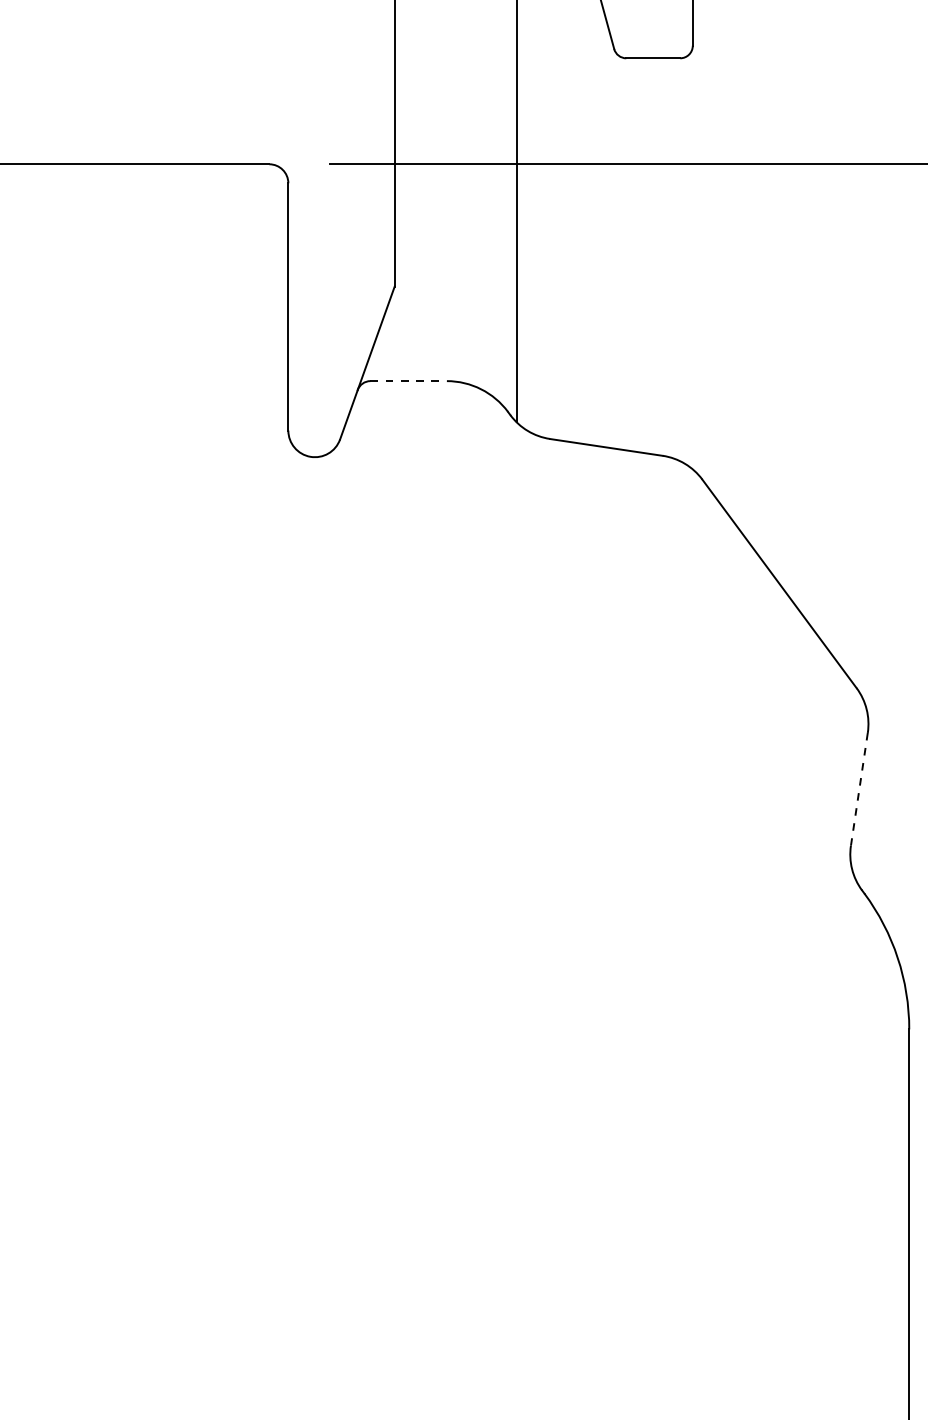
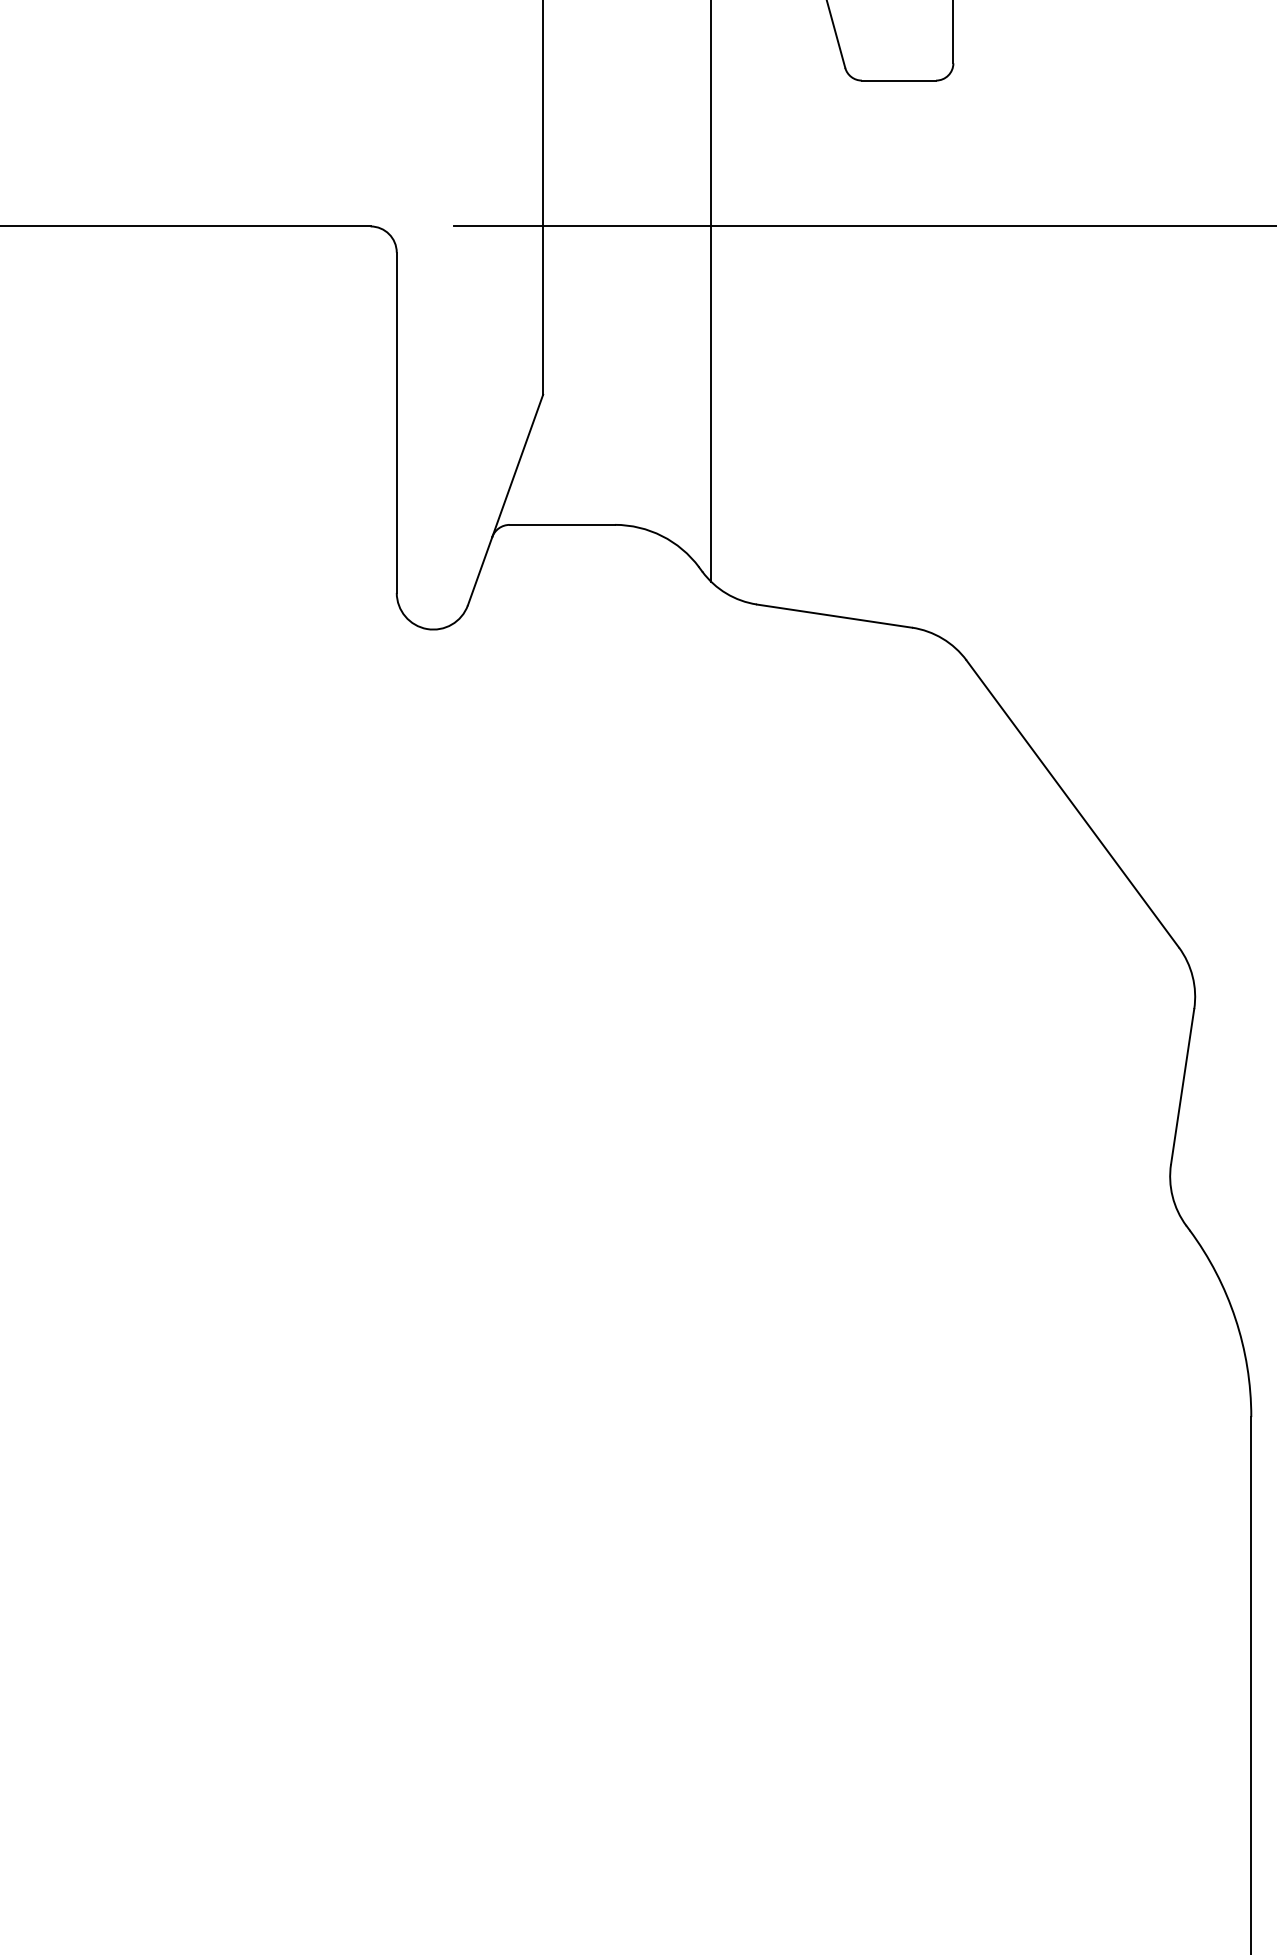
line: (408, 380) -> (562, 524), dashed -> solid
line: (859, 789) -> (1182, 1087), dashed -> solid

